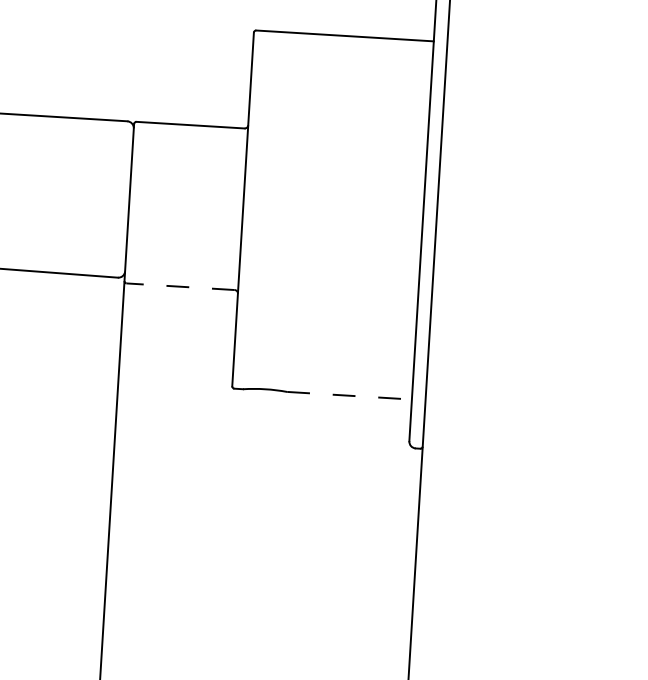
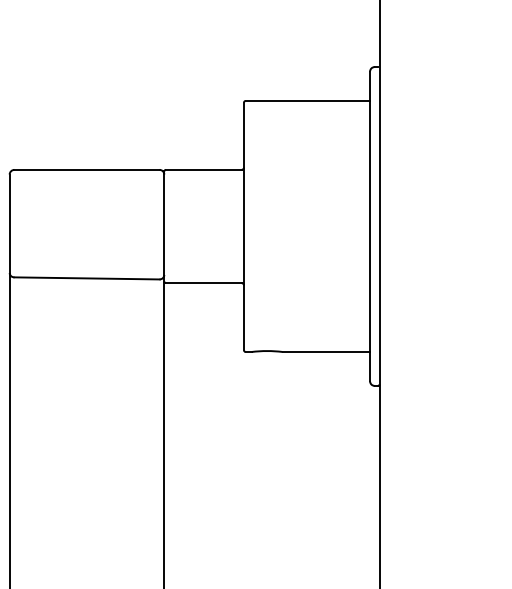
line: (180, 287) -> (203, 283), dashed -> solid
line: (349, 395) -> (326, 351), dashed -> solid

